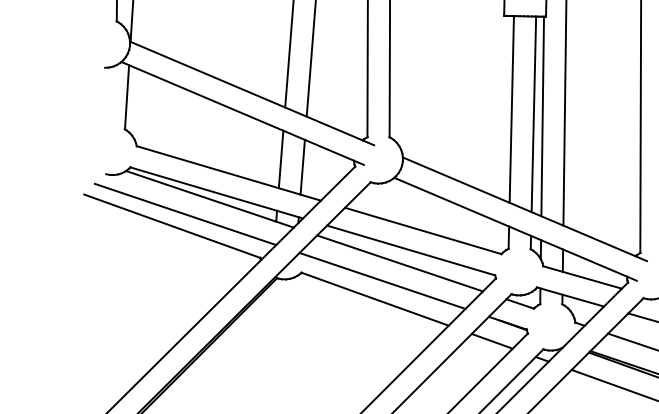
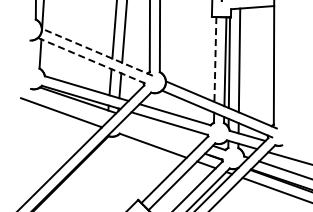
line: (250, 94) -> (96, 52), solid -> dashed
line: (512, 111) -> (215, 60), solid -> dashed
line: (243, 113) -> (93, 61), solid -> dashed
line: (184, 215) -> (66, 107), removed
line: (399, 263) -> (164, 129), removed
line: (382, 281) -> (156, 137), removed

